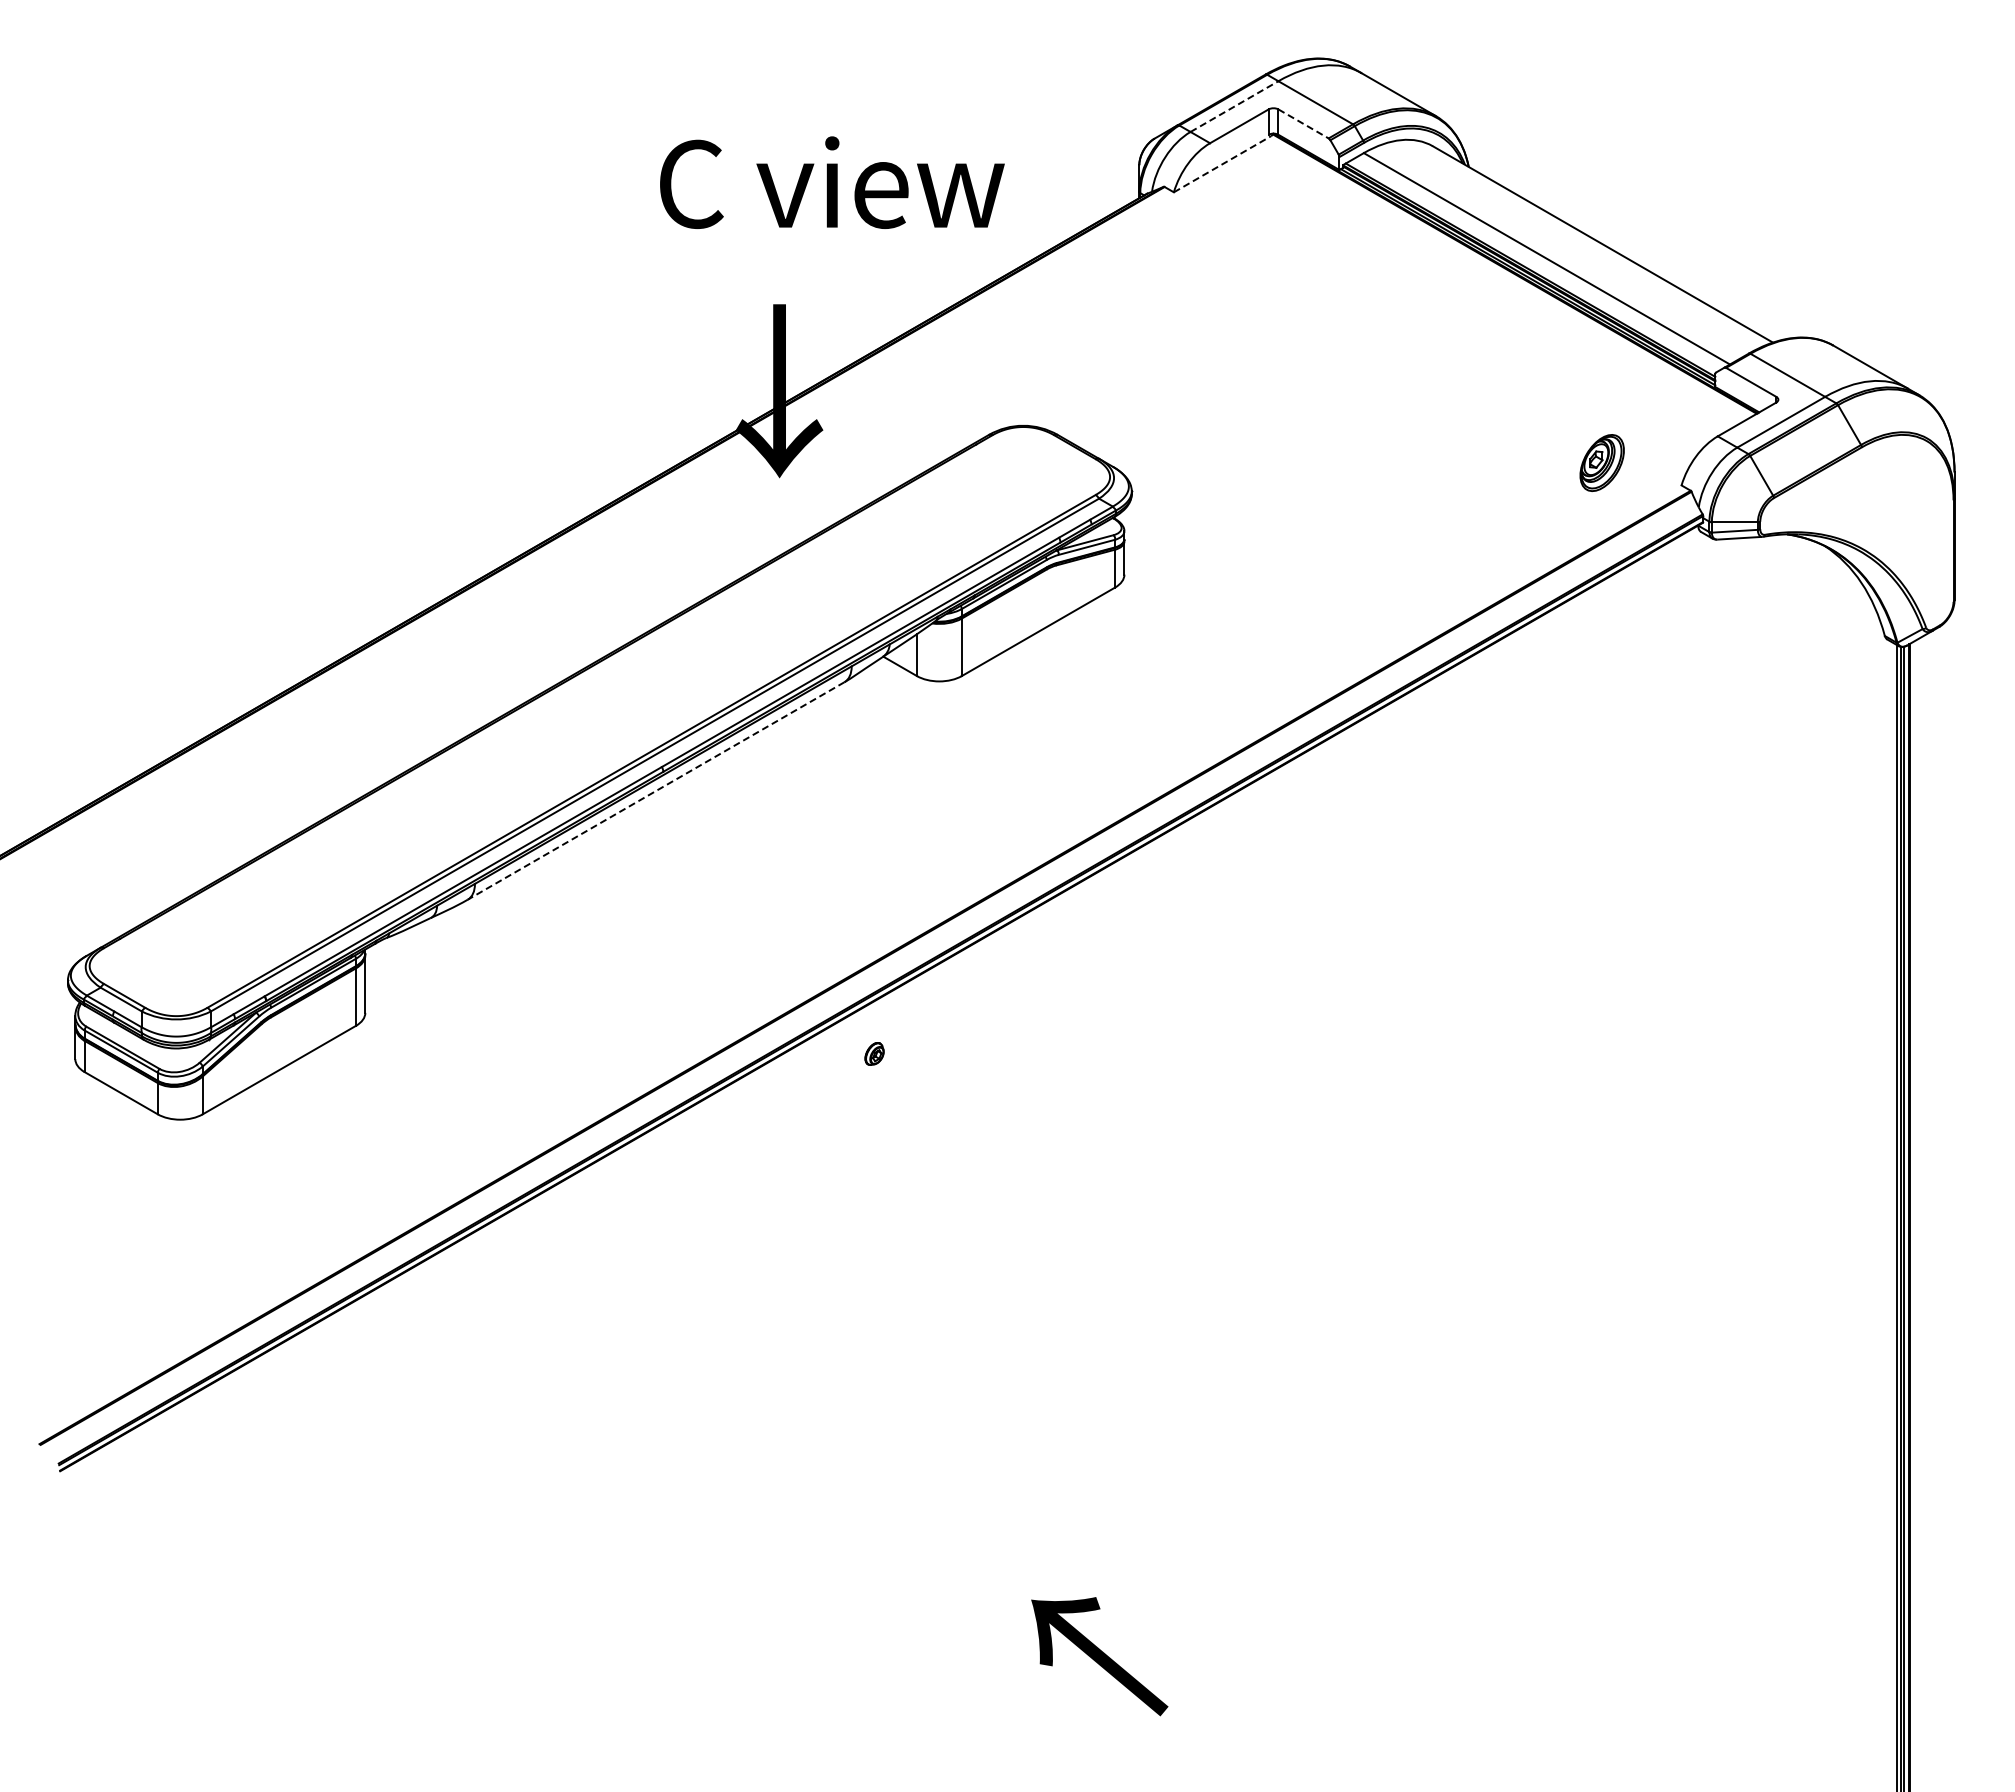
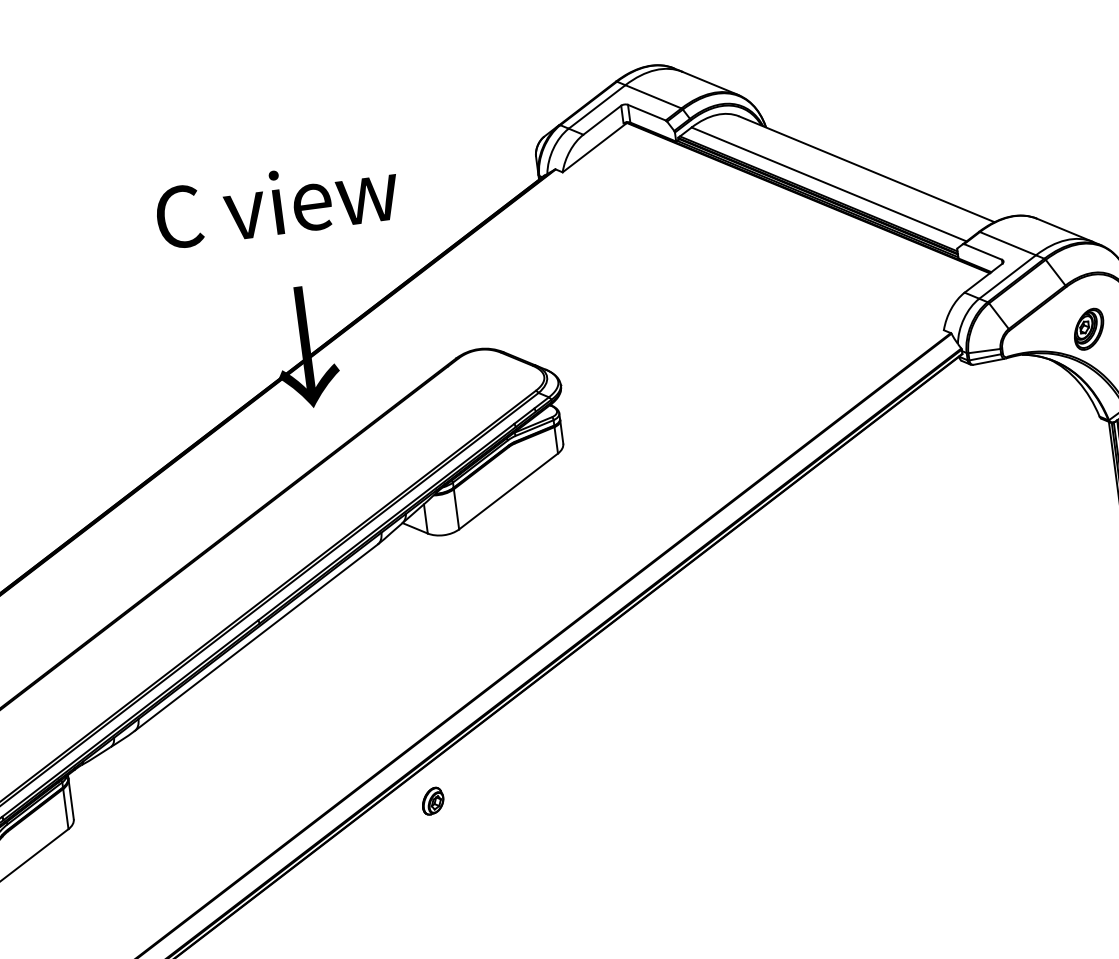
line: (1234, 106) -> (597, 106), dashed -> solid
line: (1303, 124) -> (646, 113), dashed -> solid
line: (1222, 164) -> (594, 148), dashed -> solid
text: (832, 182) -> (277, 202), moved
part: (1601, 462) -> (1088, 329), moved
line: (656, 790) -> (256, 637), dashed -> solid
part: (874, 1053) -> (432, 800), size x1.67

